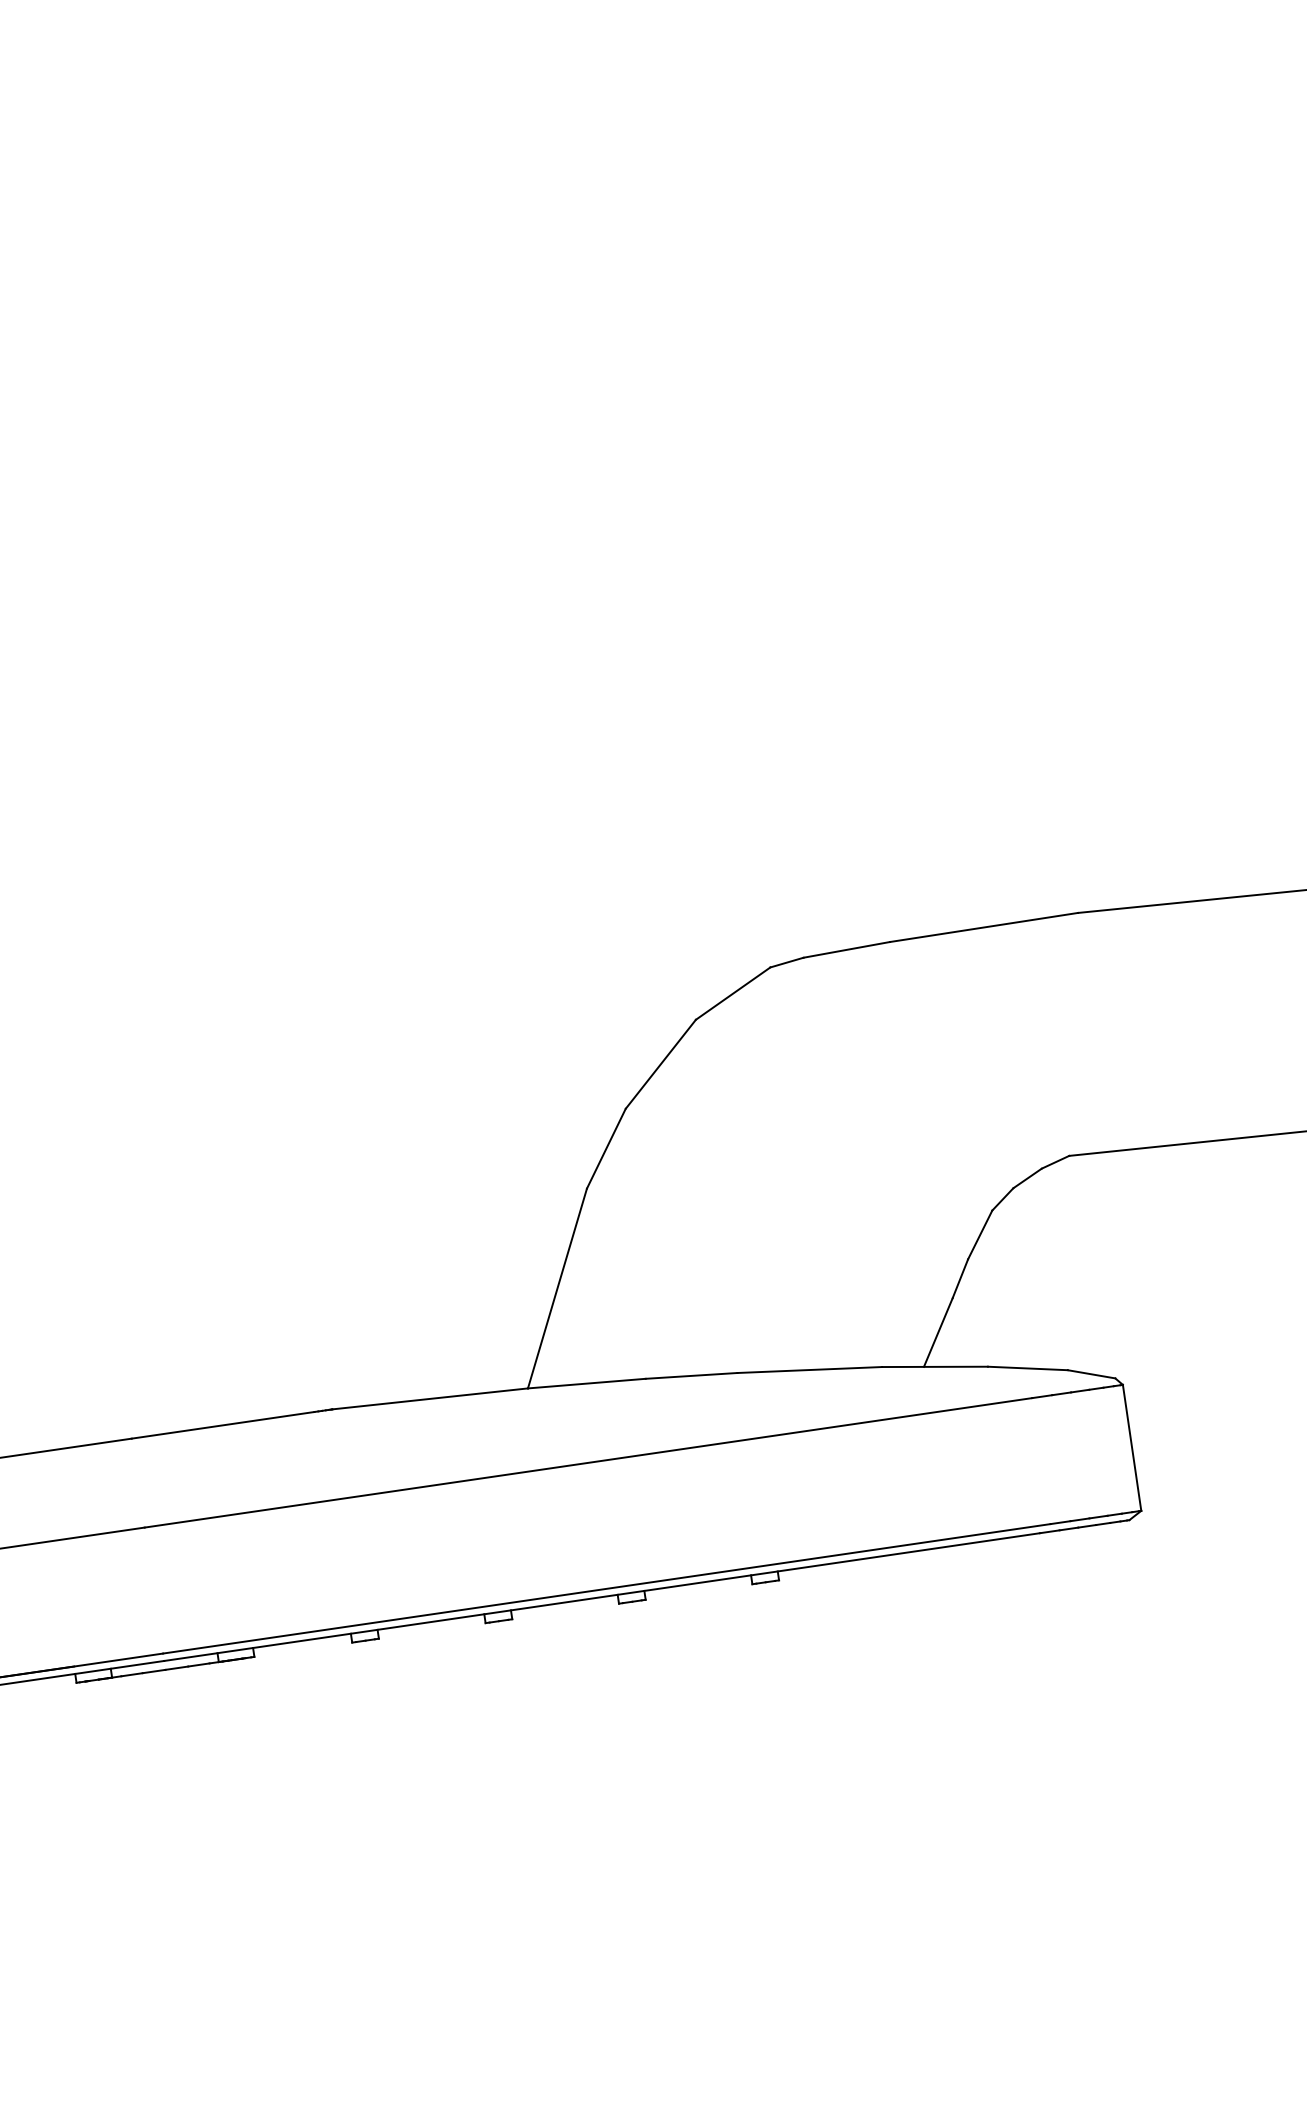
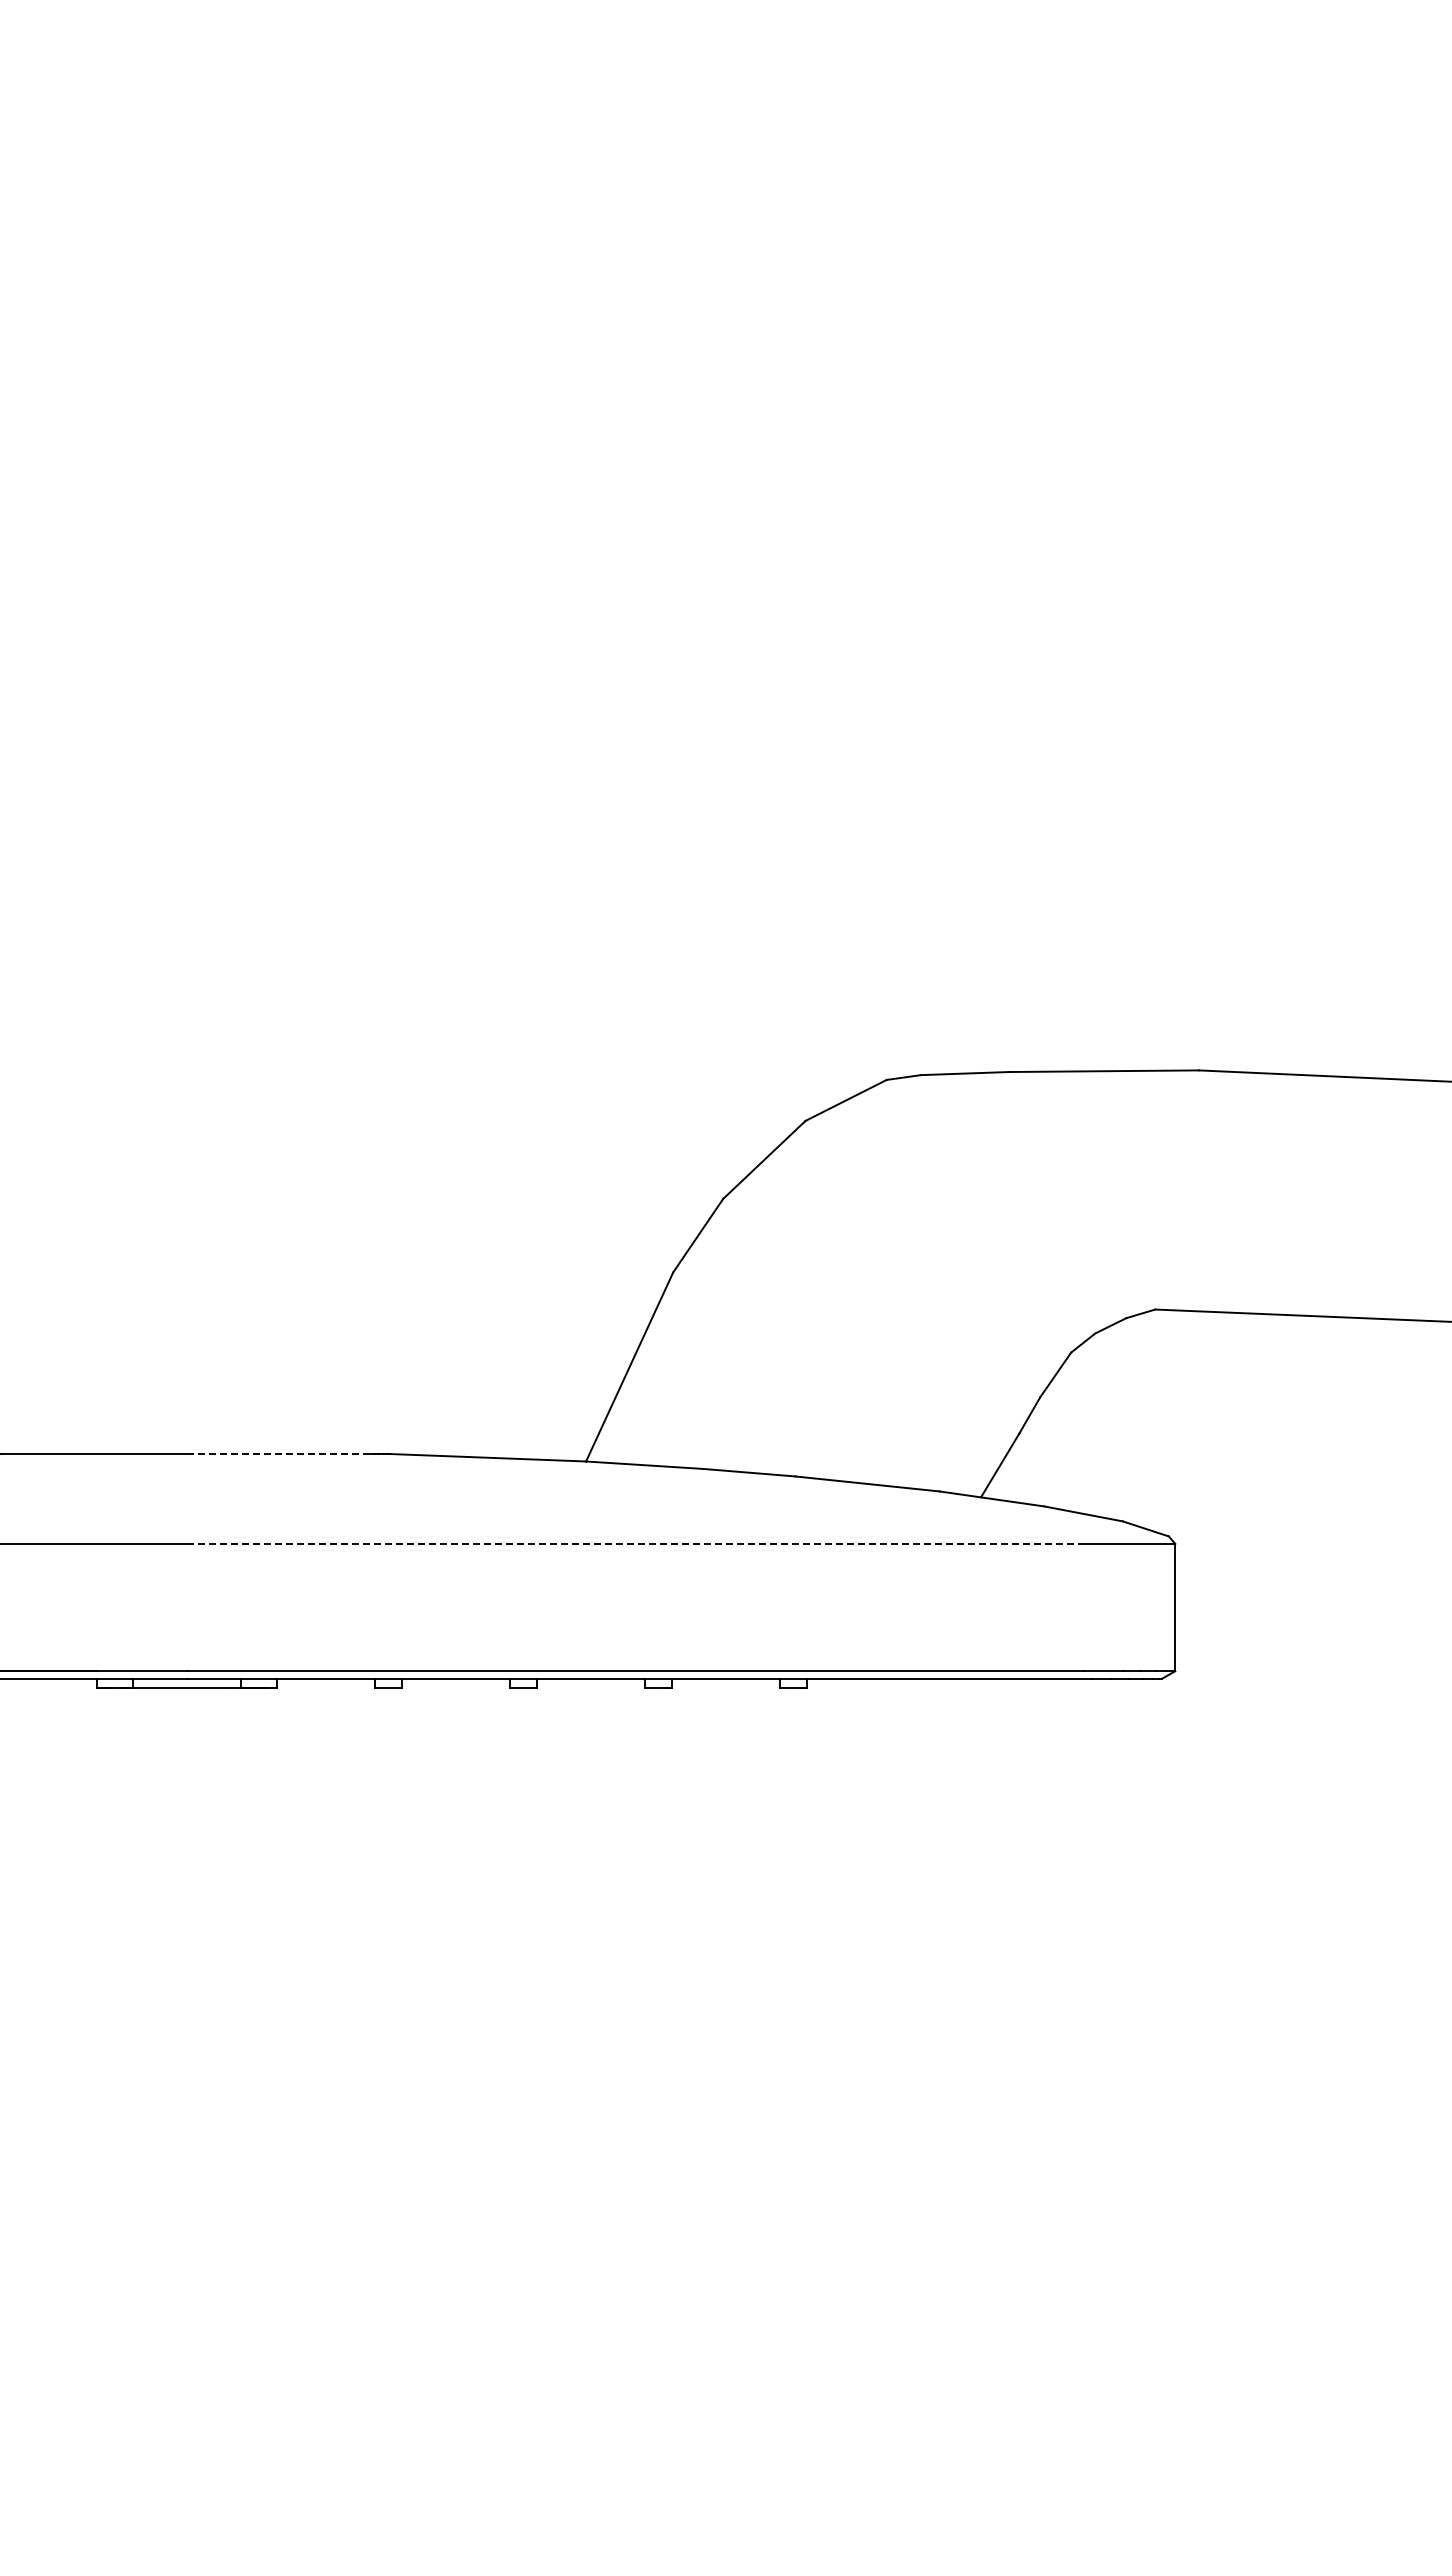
line: (223, 1425) -> (279, 1454), solid -> dashed
line: (588, 1462) -> (635, 1543), solid -> dashed

